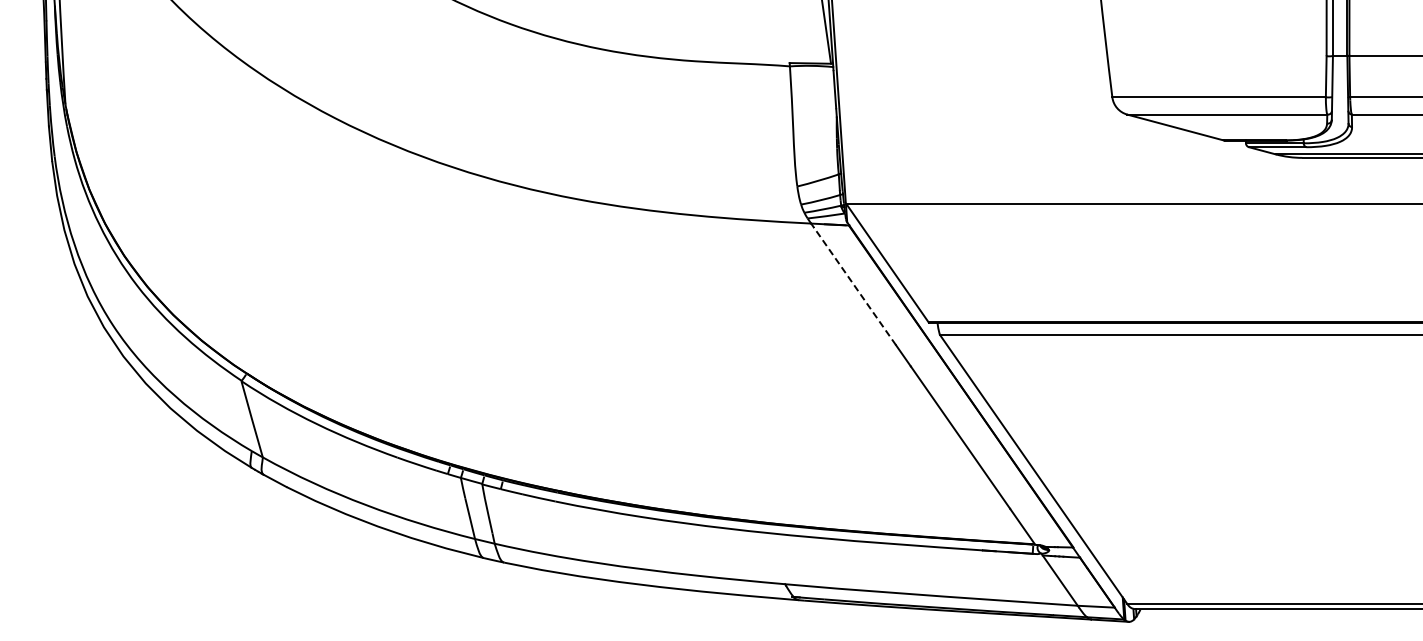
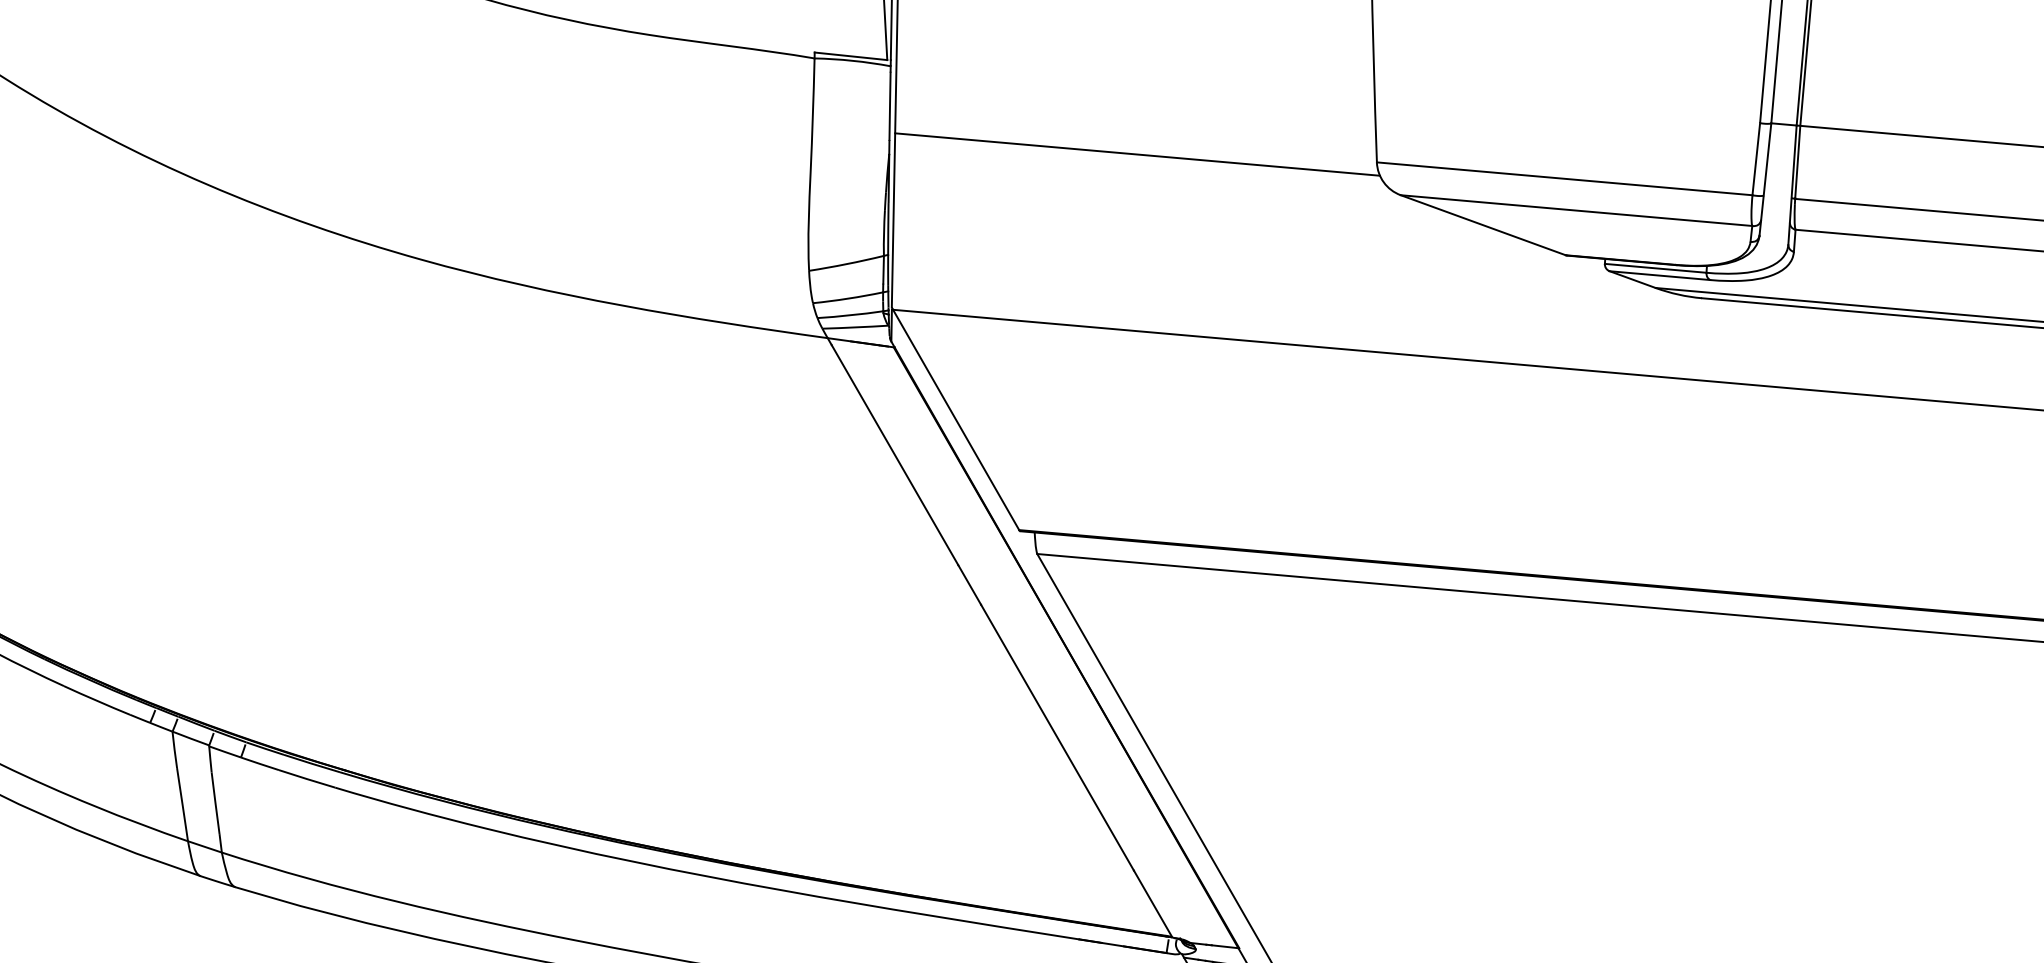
line: (976, 104) -> (1136, 154), added
line: (854, 286) -> (894, 455), dashed -> solid

